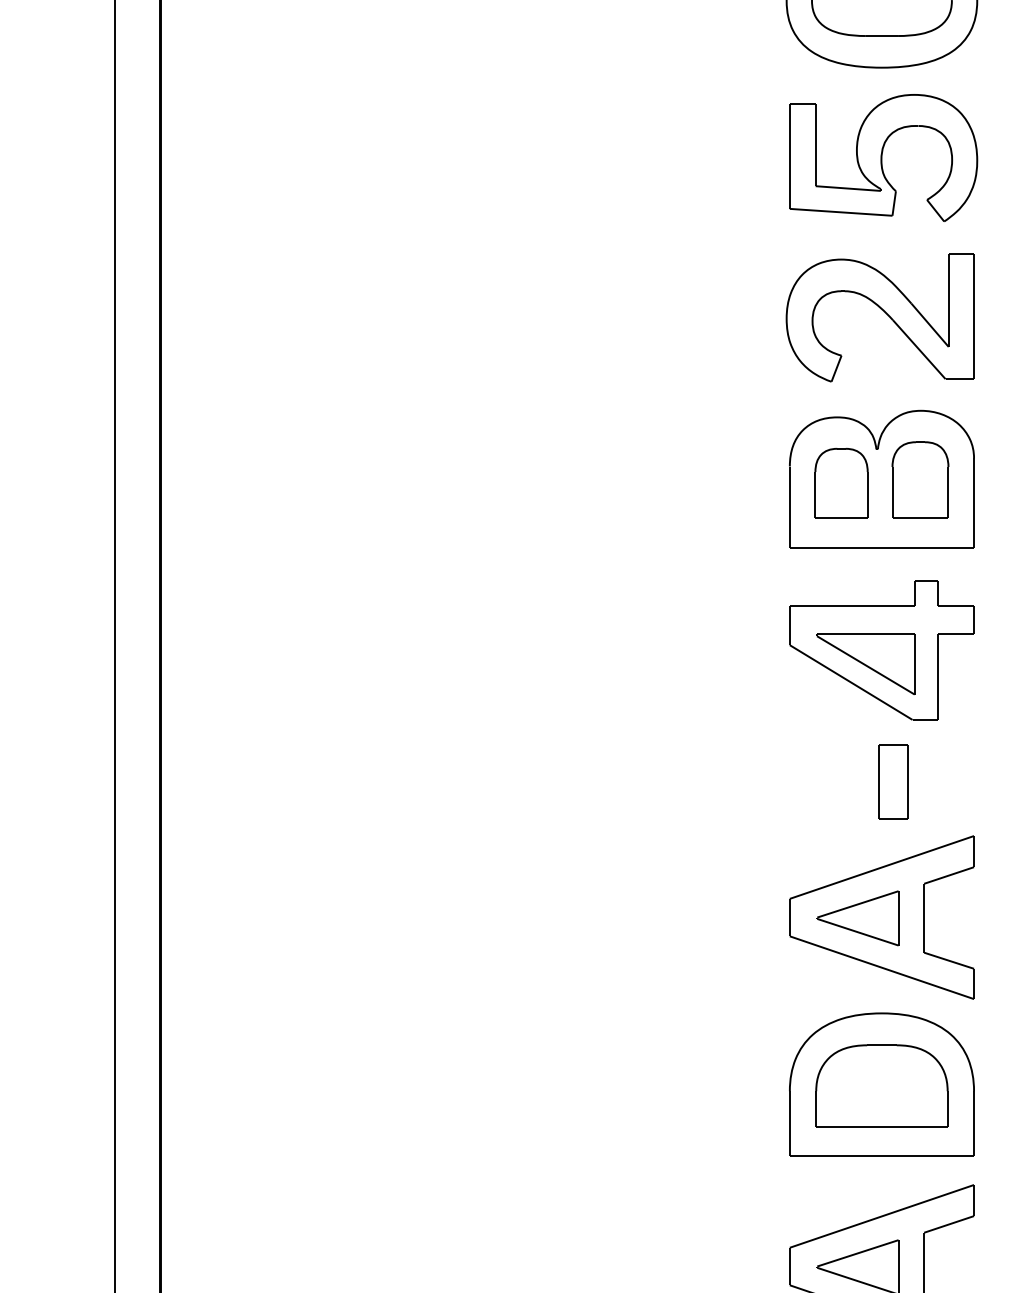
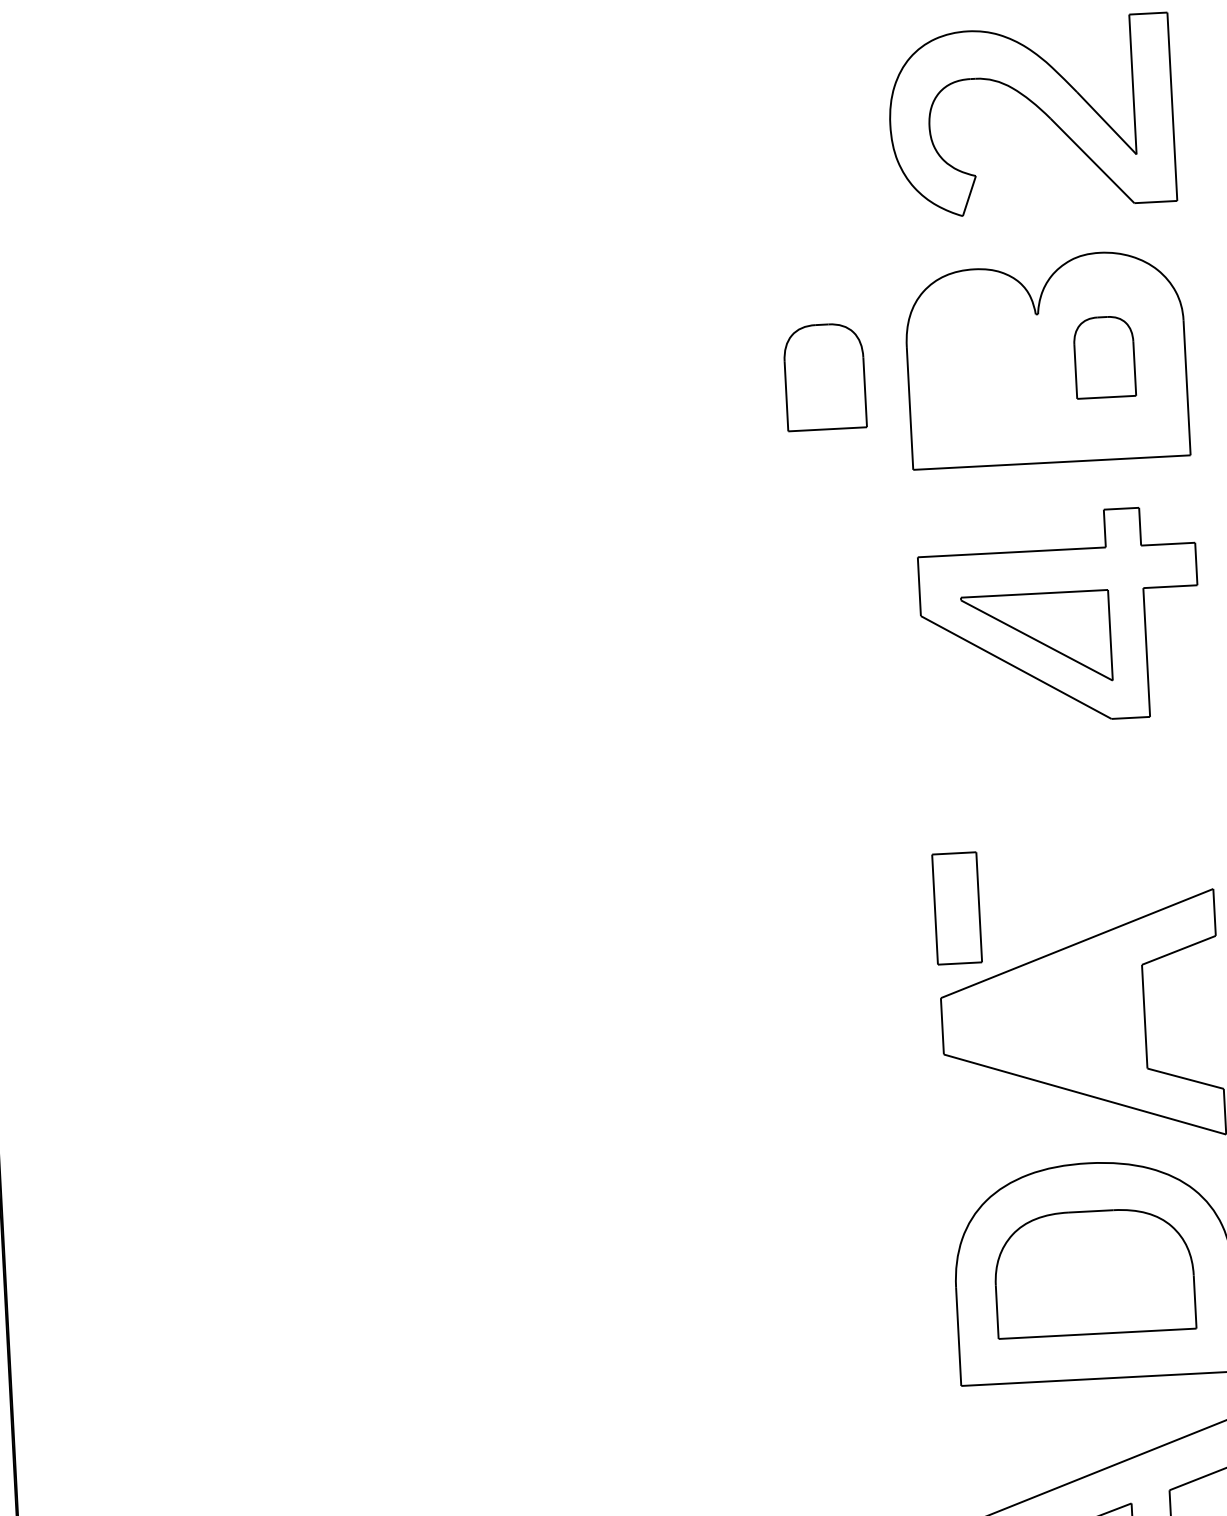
part: (920, 479) -> (1104, 356), size x0.7
part: (841, 482) -> (824, 375), moved
part: (893, 781) -> (956, 907), moved
part: (857, 918) -> (1044, 1022), removed

